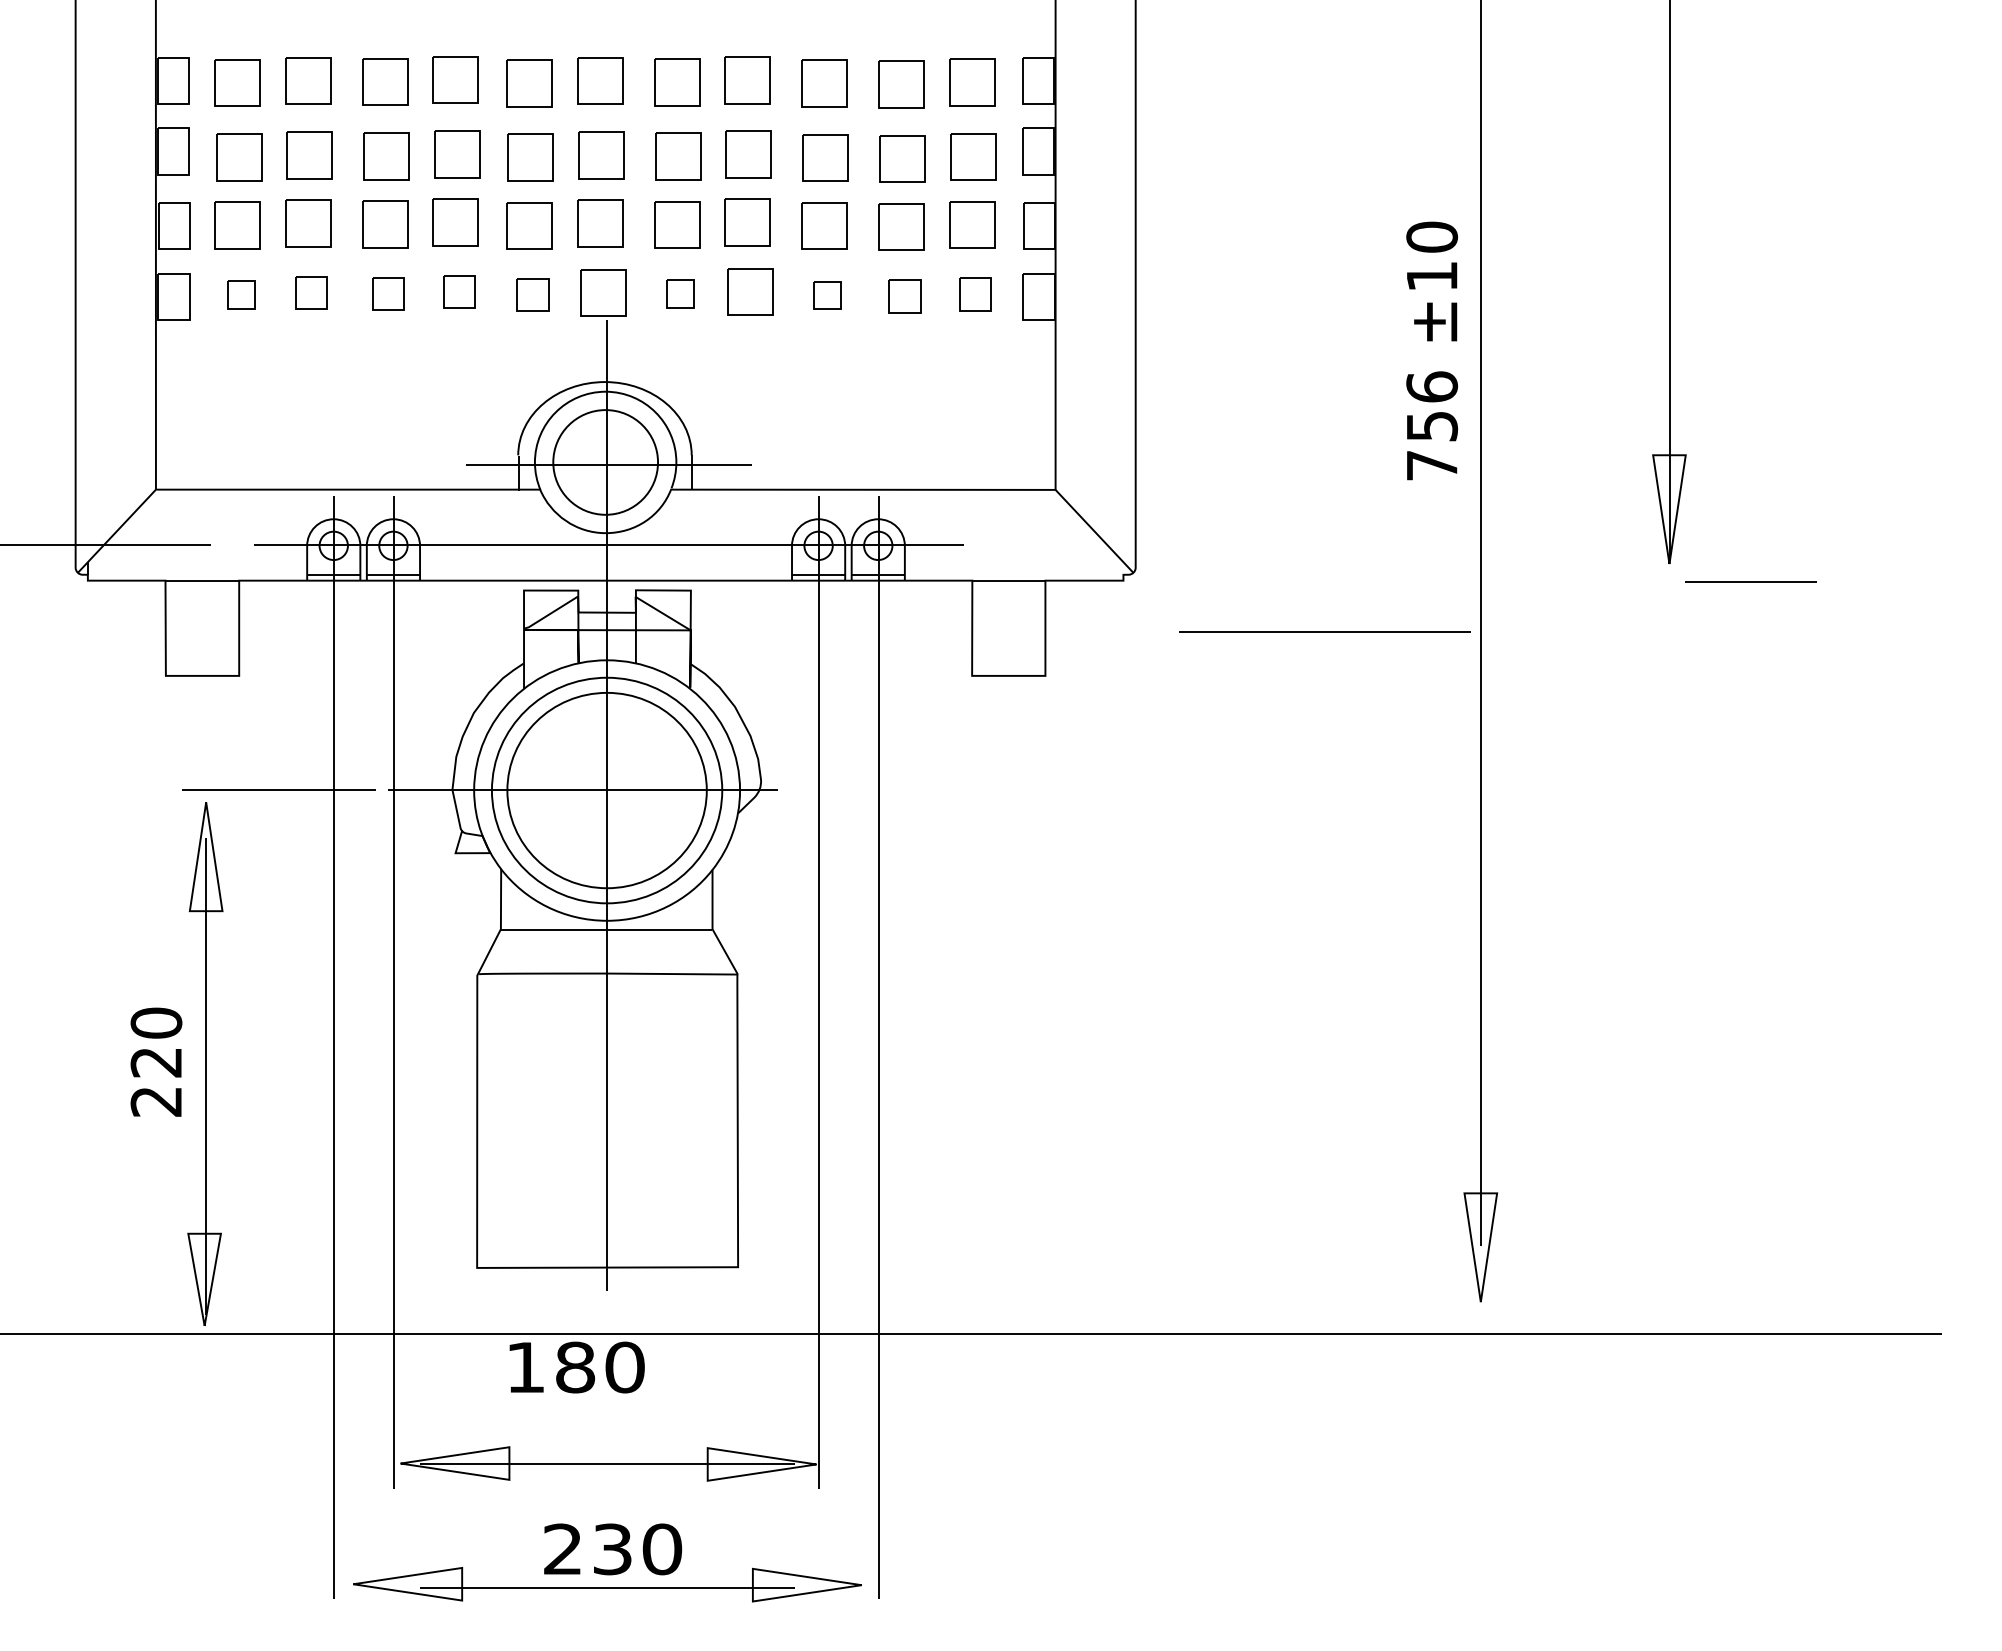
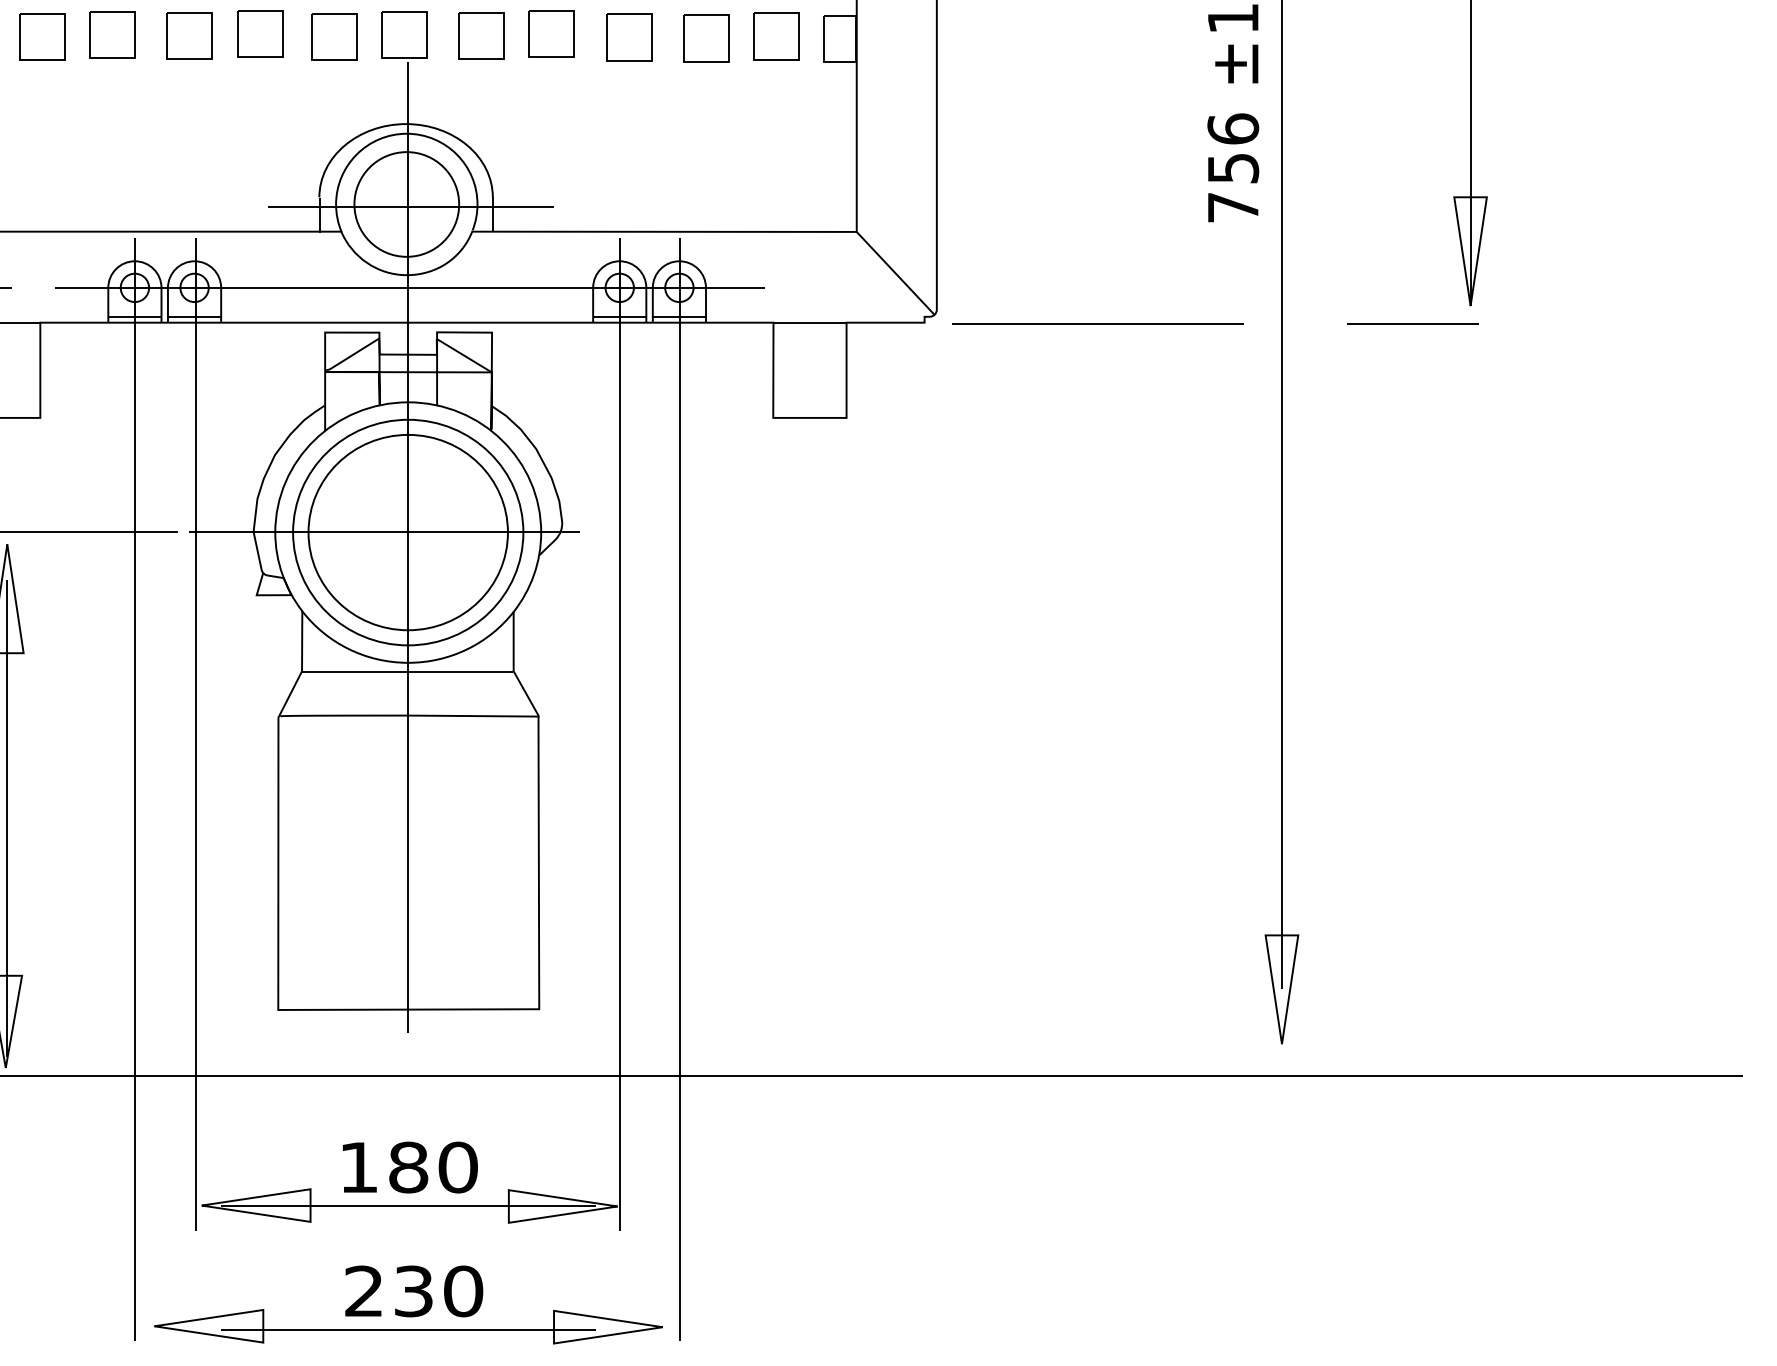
part: (459, 291) -> (260, 33), size x1.43
part: (311, 292) -> (112, 34), size x1.43
part: (388, 293) -> (189, 35), size x1.43
part: (680, 293) -> (481, 35), size x1.67
part: (241, 294) -> (42, 36), size x1.67
part: (532, 294) -> (333, 36), size x1.43
part: (975, 294) -> (776, 36), size x1.43
part: (827, 295) -> (628, 37), size x1.67
part: (904, 296) -> (705, 38), size x1.43
line: (1750, 581) -> (1412, 323), moved
line: (1324, 631) -> (1097, 323), moved
text: (576, 1367) -> (409, 1167), moved

